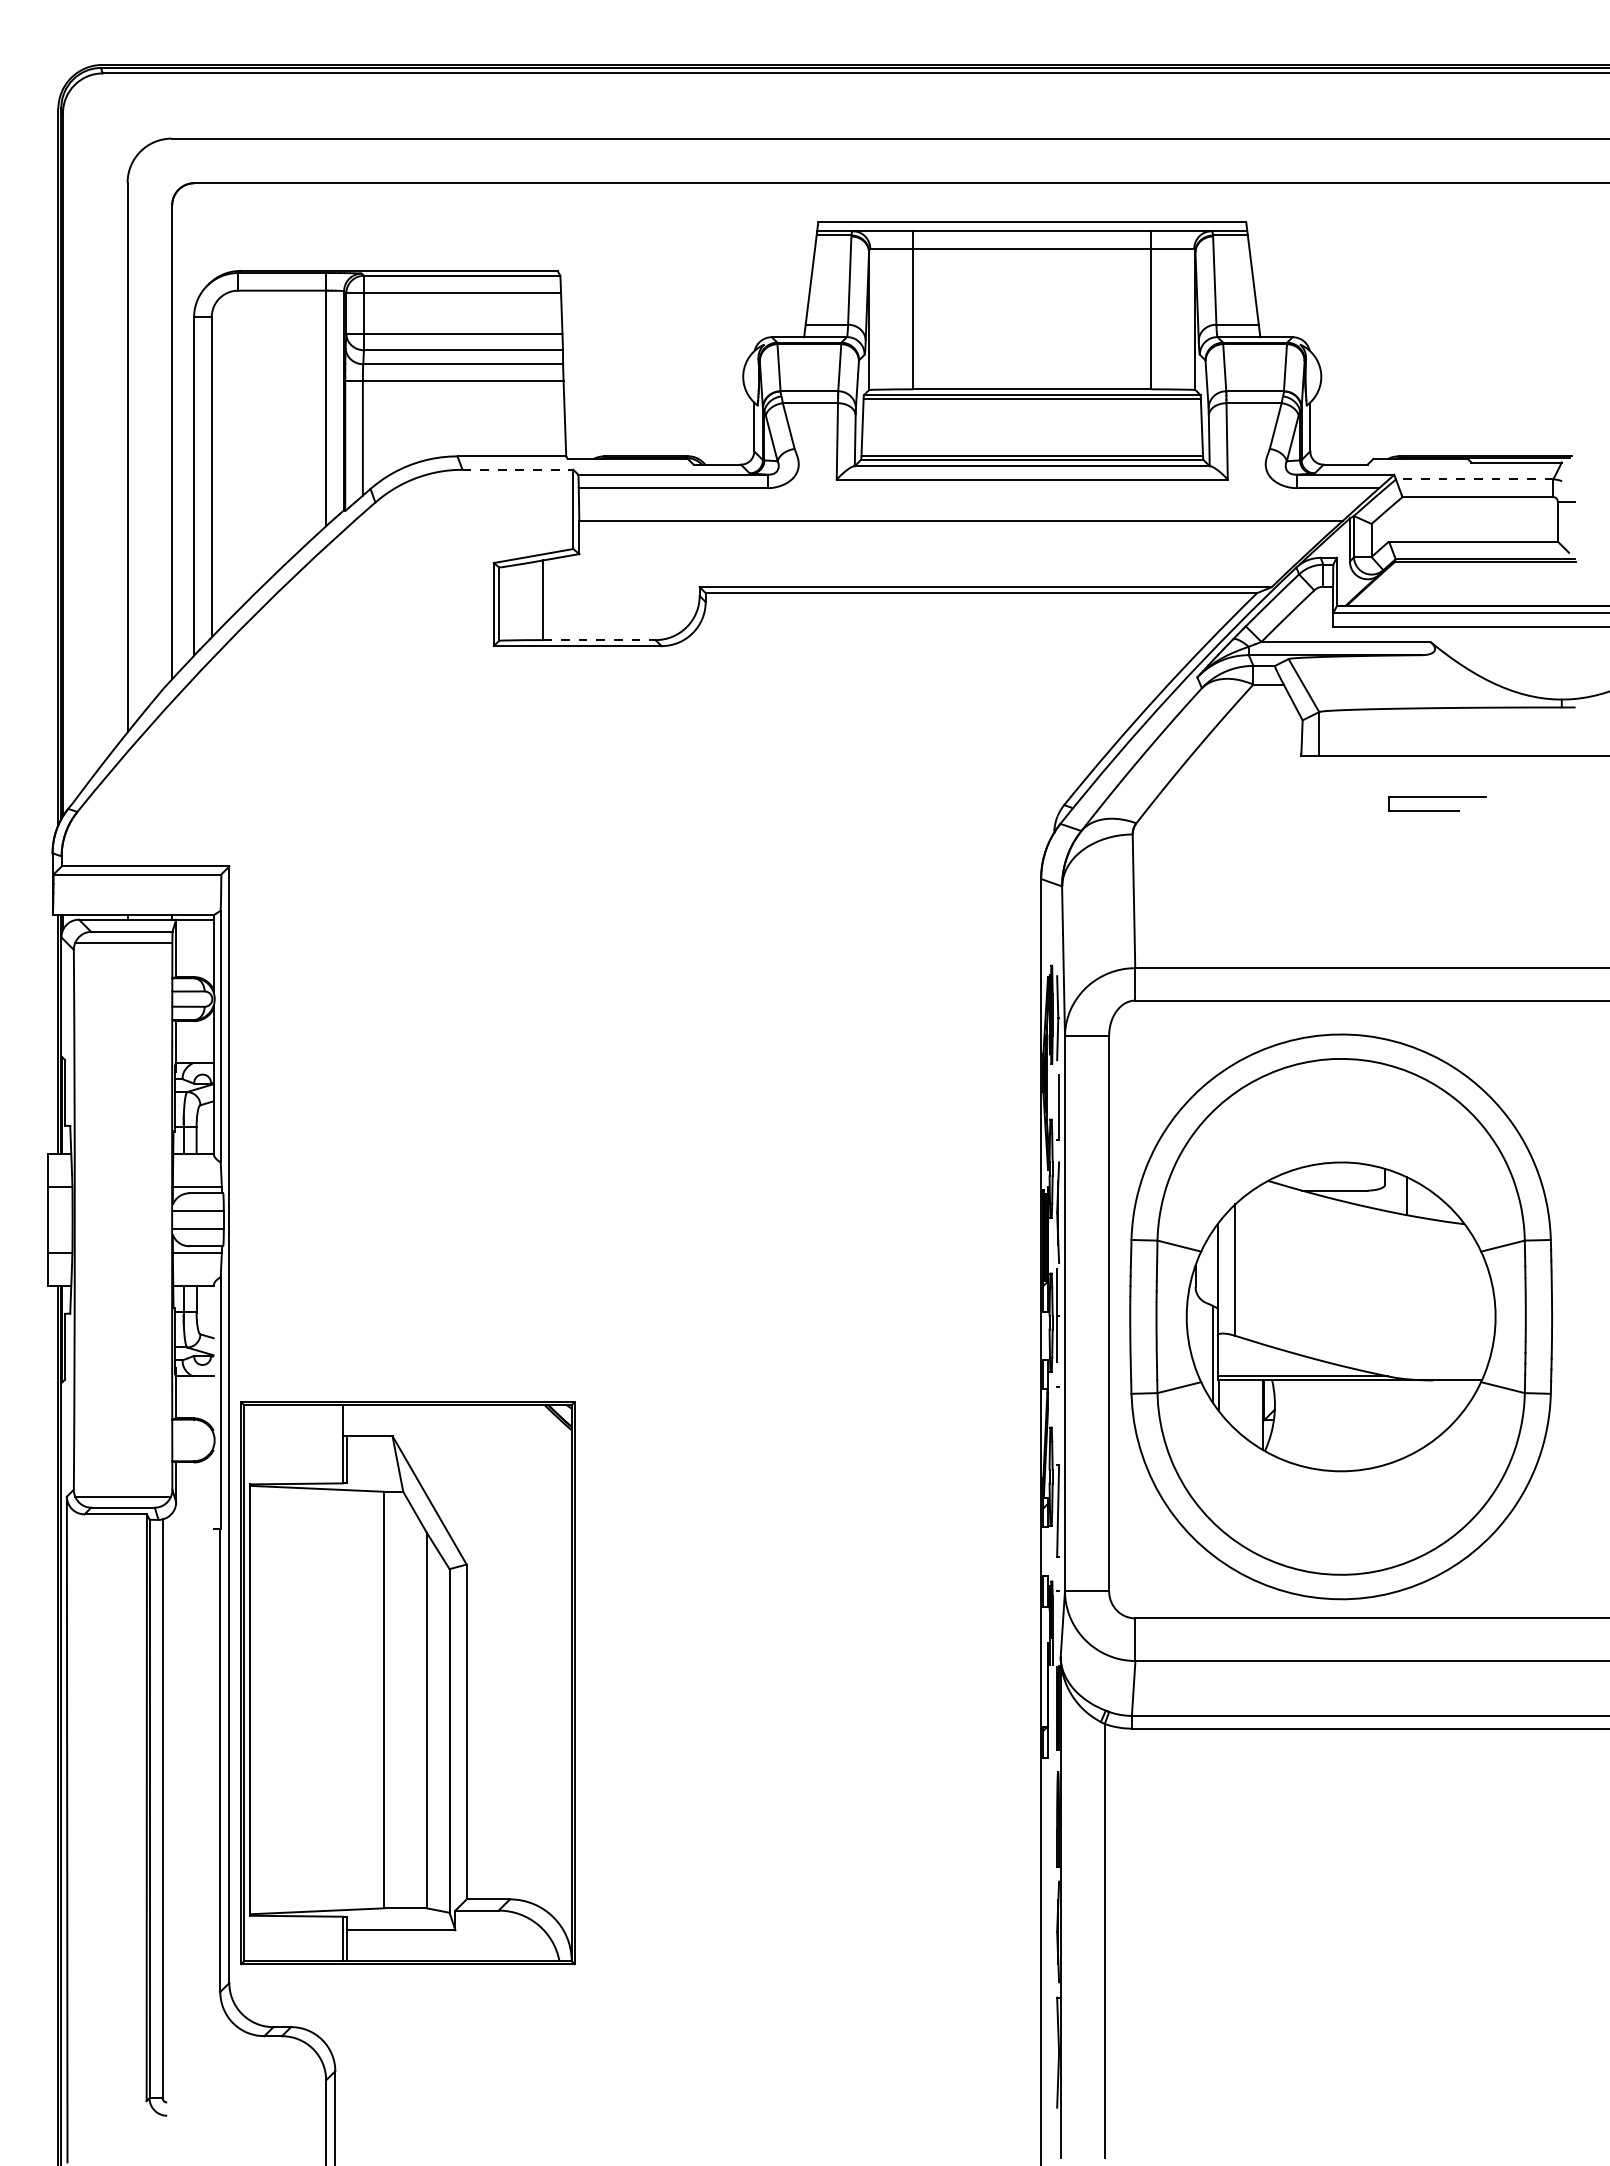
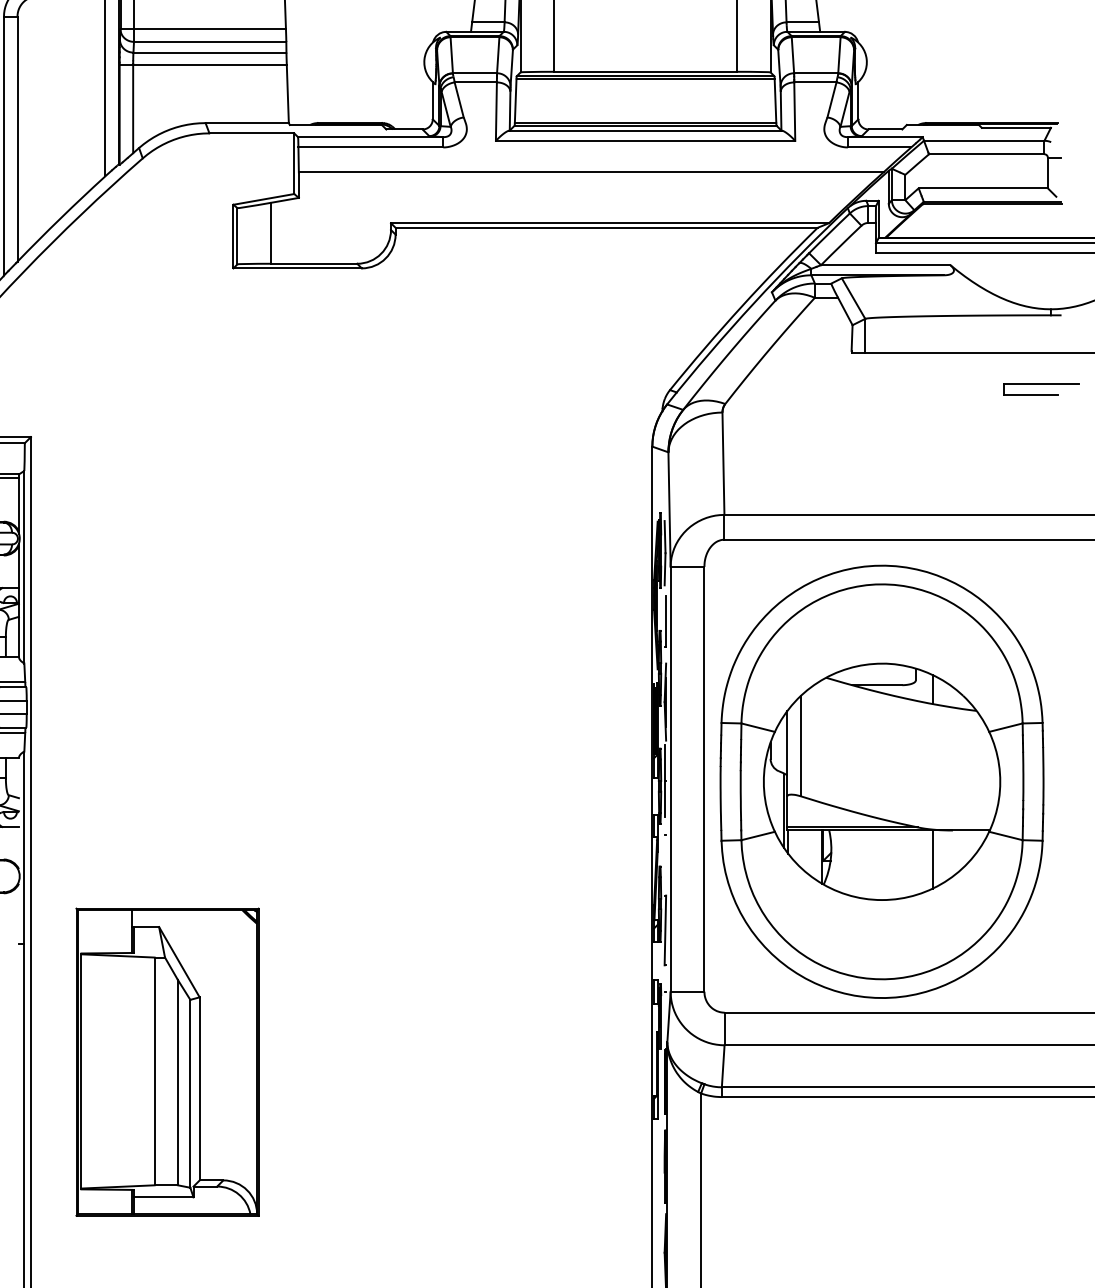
line: (518, 469) -> (252, 133), dashed -> solid
line: (1474, 479) -> (984, 140), dashed -> solid
line: (599, 640) -> (314, 264), dashed -> solid
part: (1437, 803) -> (1041, 388), moved
line: (1407, 1418) -> (932, 859), added
part: (407, 1682) -> (167, 1061), size x0.71

